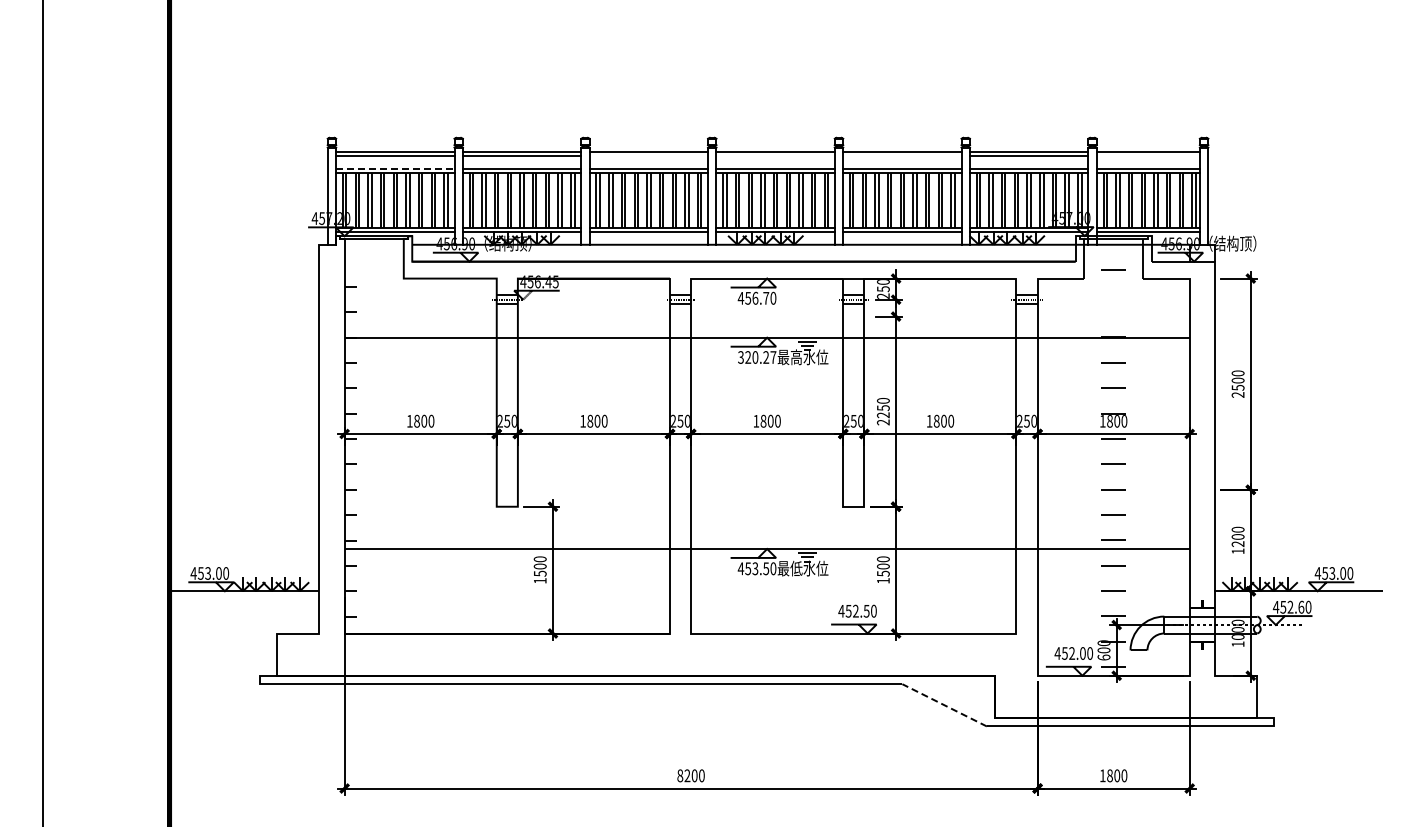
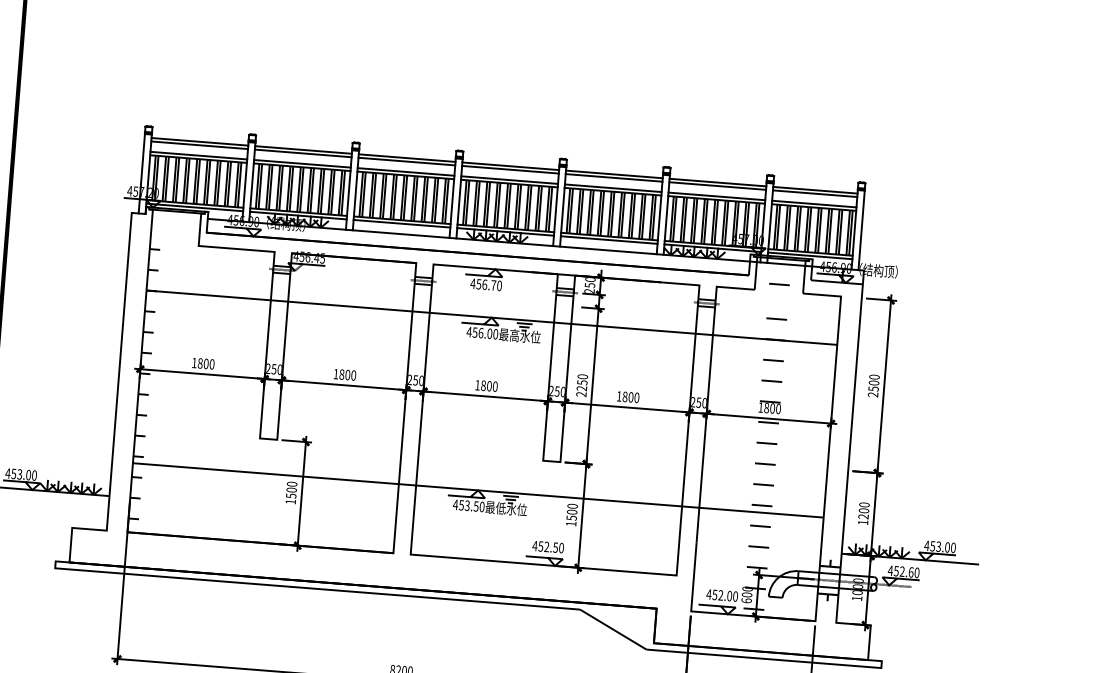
line: (648, 156) -> (406, 161), added
line: (775, 156) -> (510, 170), added
line: (902, 156) -> (614, 178), added
line: (1147, 156) -> (814, 194), added
line: (395, 168) -> (198, 155), dashed -> solid
line: (1113, 311) -> (776, 318), added
text: (756, 357) -> (481, 333), 320.27 -> 456.00
line: (944, 705) -> (613, 629), dashed -> solid

